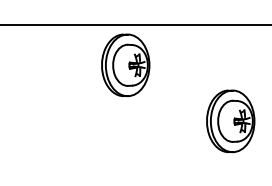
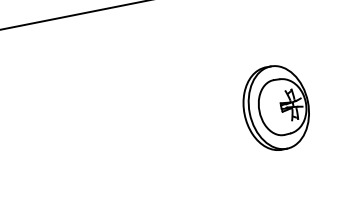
part: (125, 65) -> (121, 61), removed

